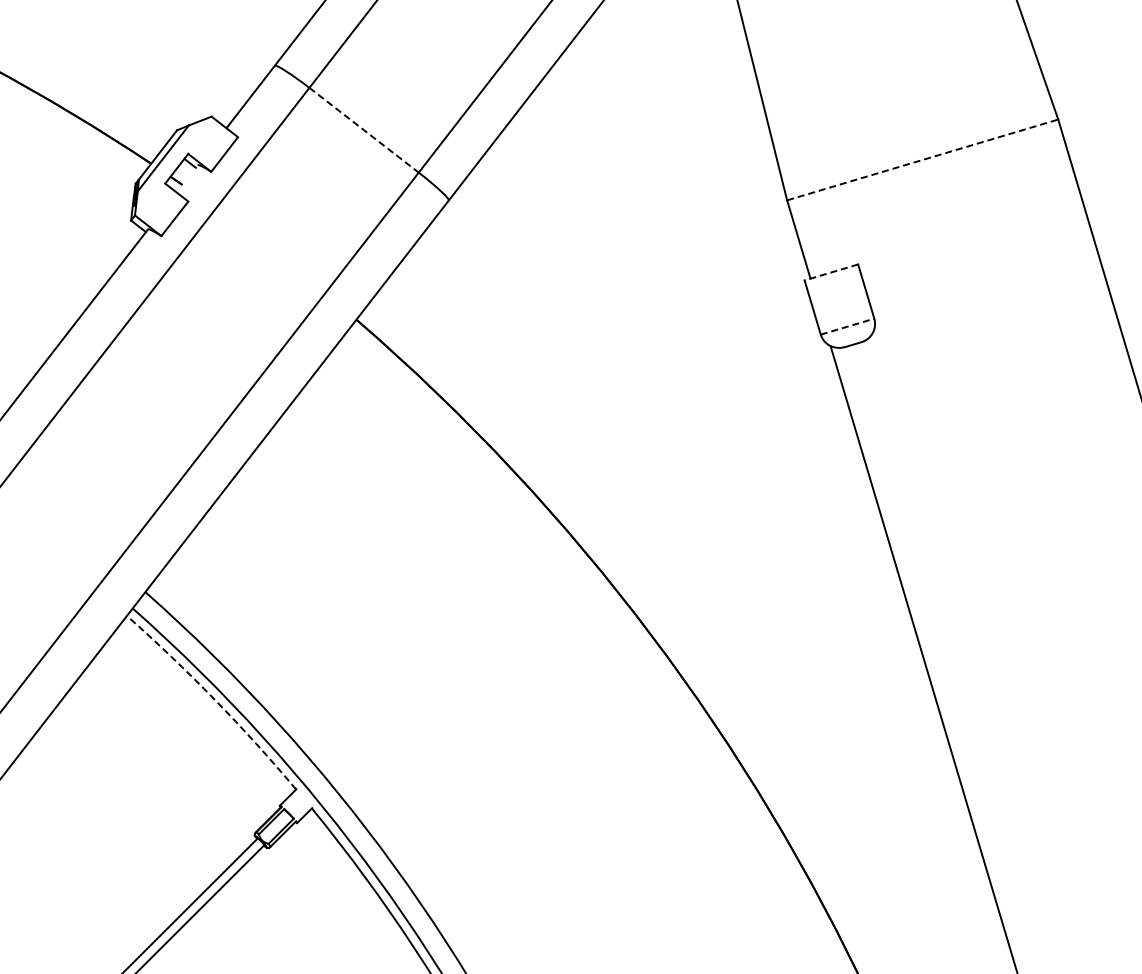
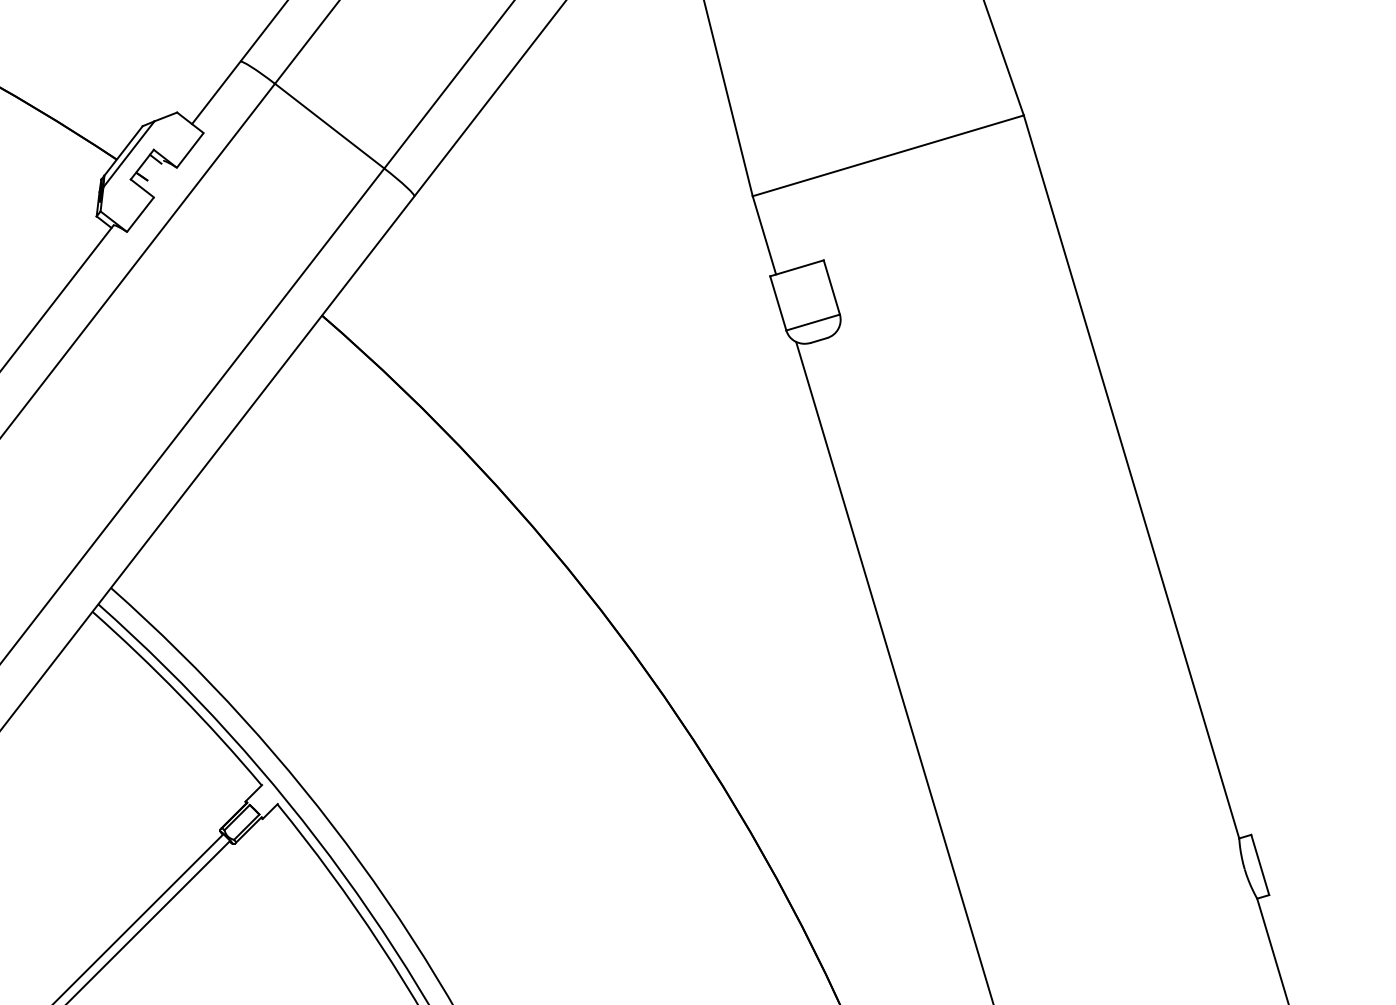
line: (364, 130) -> (330, 126), dashed -> solid
line: (922, 159) -> (888, 155), dashed -> solid
line: (830, 272) -> (796, 268), dashed -> solid
line: (847, 326) -> (813, 322), dashed -> solid
arc: (214, 699) -> (180, 695), dashed -> solid

